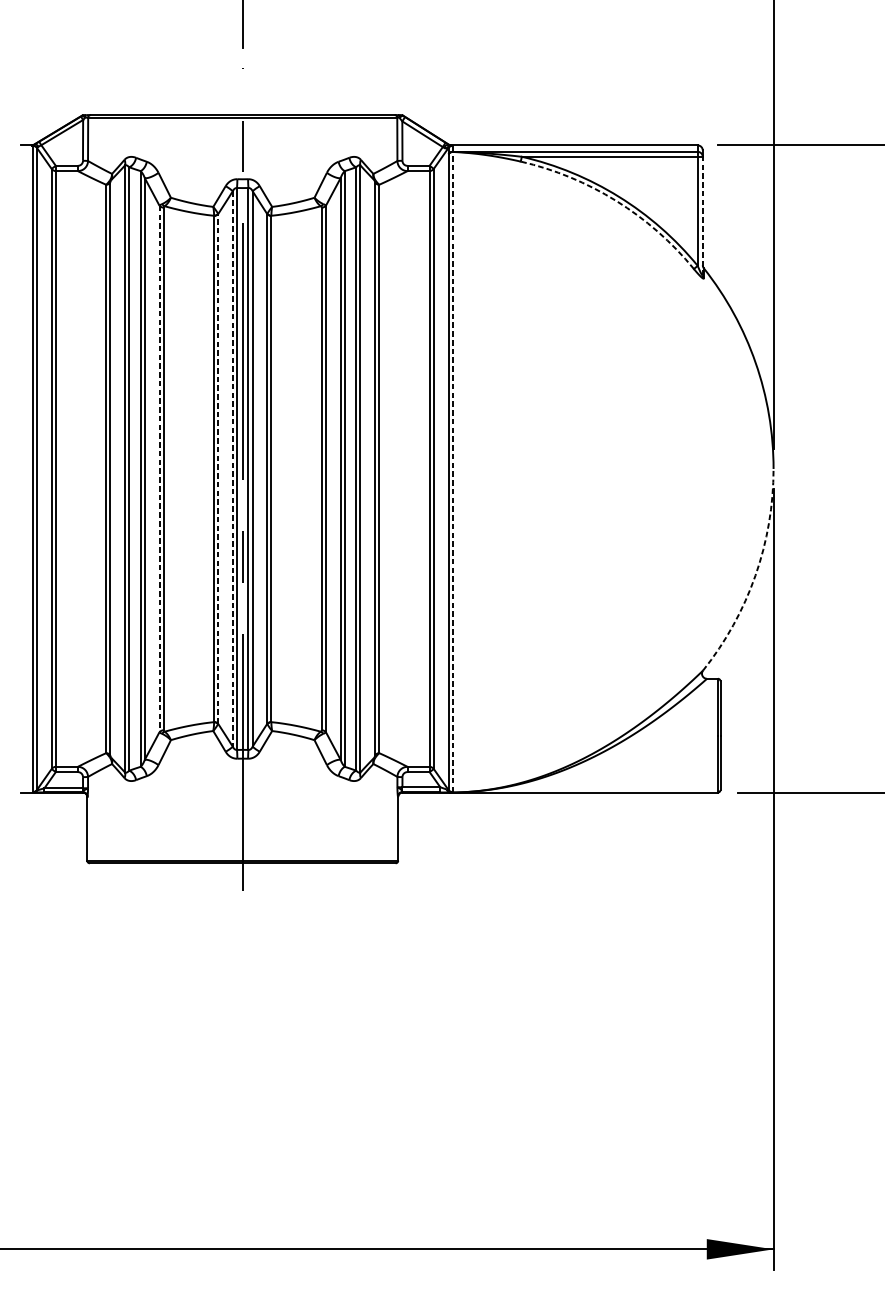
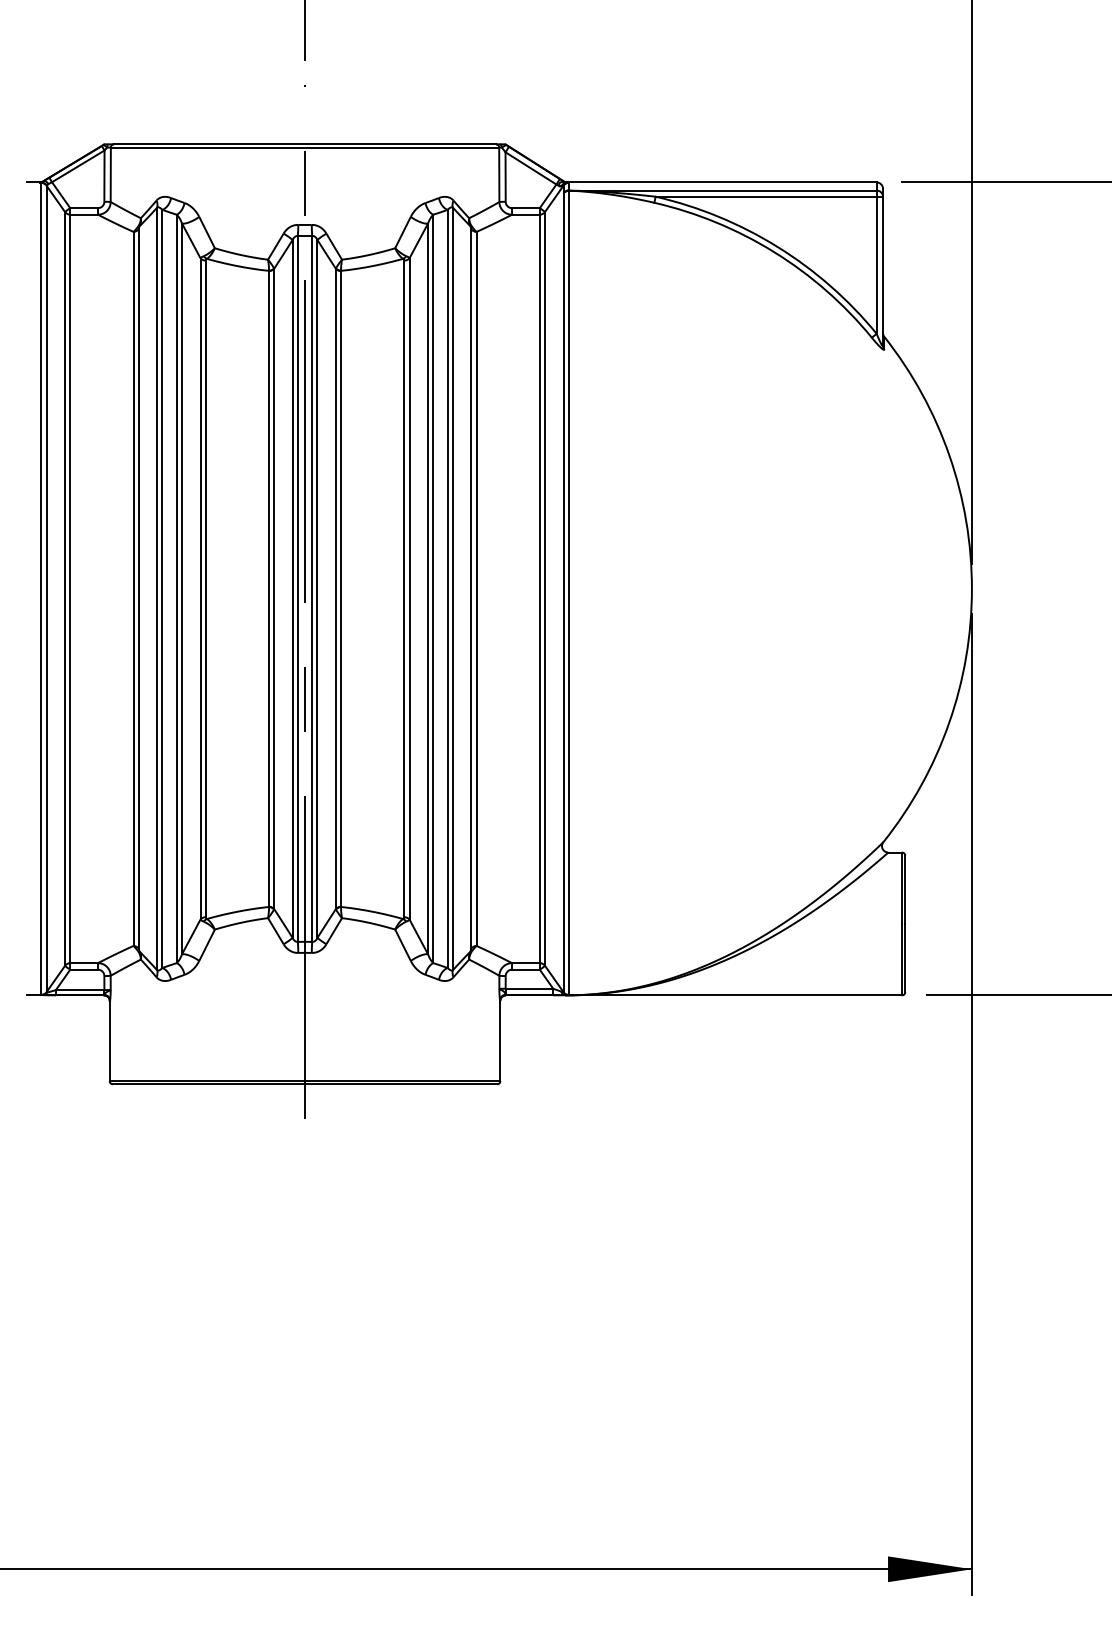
arc: (616, 201) -> (774, 252), dashed -> solid
line: (703, 215) -> (883, 270), dashed -> solid
line: (159, 468) -> (200, 588), dashed -> solid
line: (218, 468) -> (274, 588), dashed -> solid
line: (232, 468) -> (292, 588), dashed -> solid
line: (452, 471) -> (568, 592), dashed -> solid
arc: (755, 576) -> (949, 723), dashed -> solid

